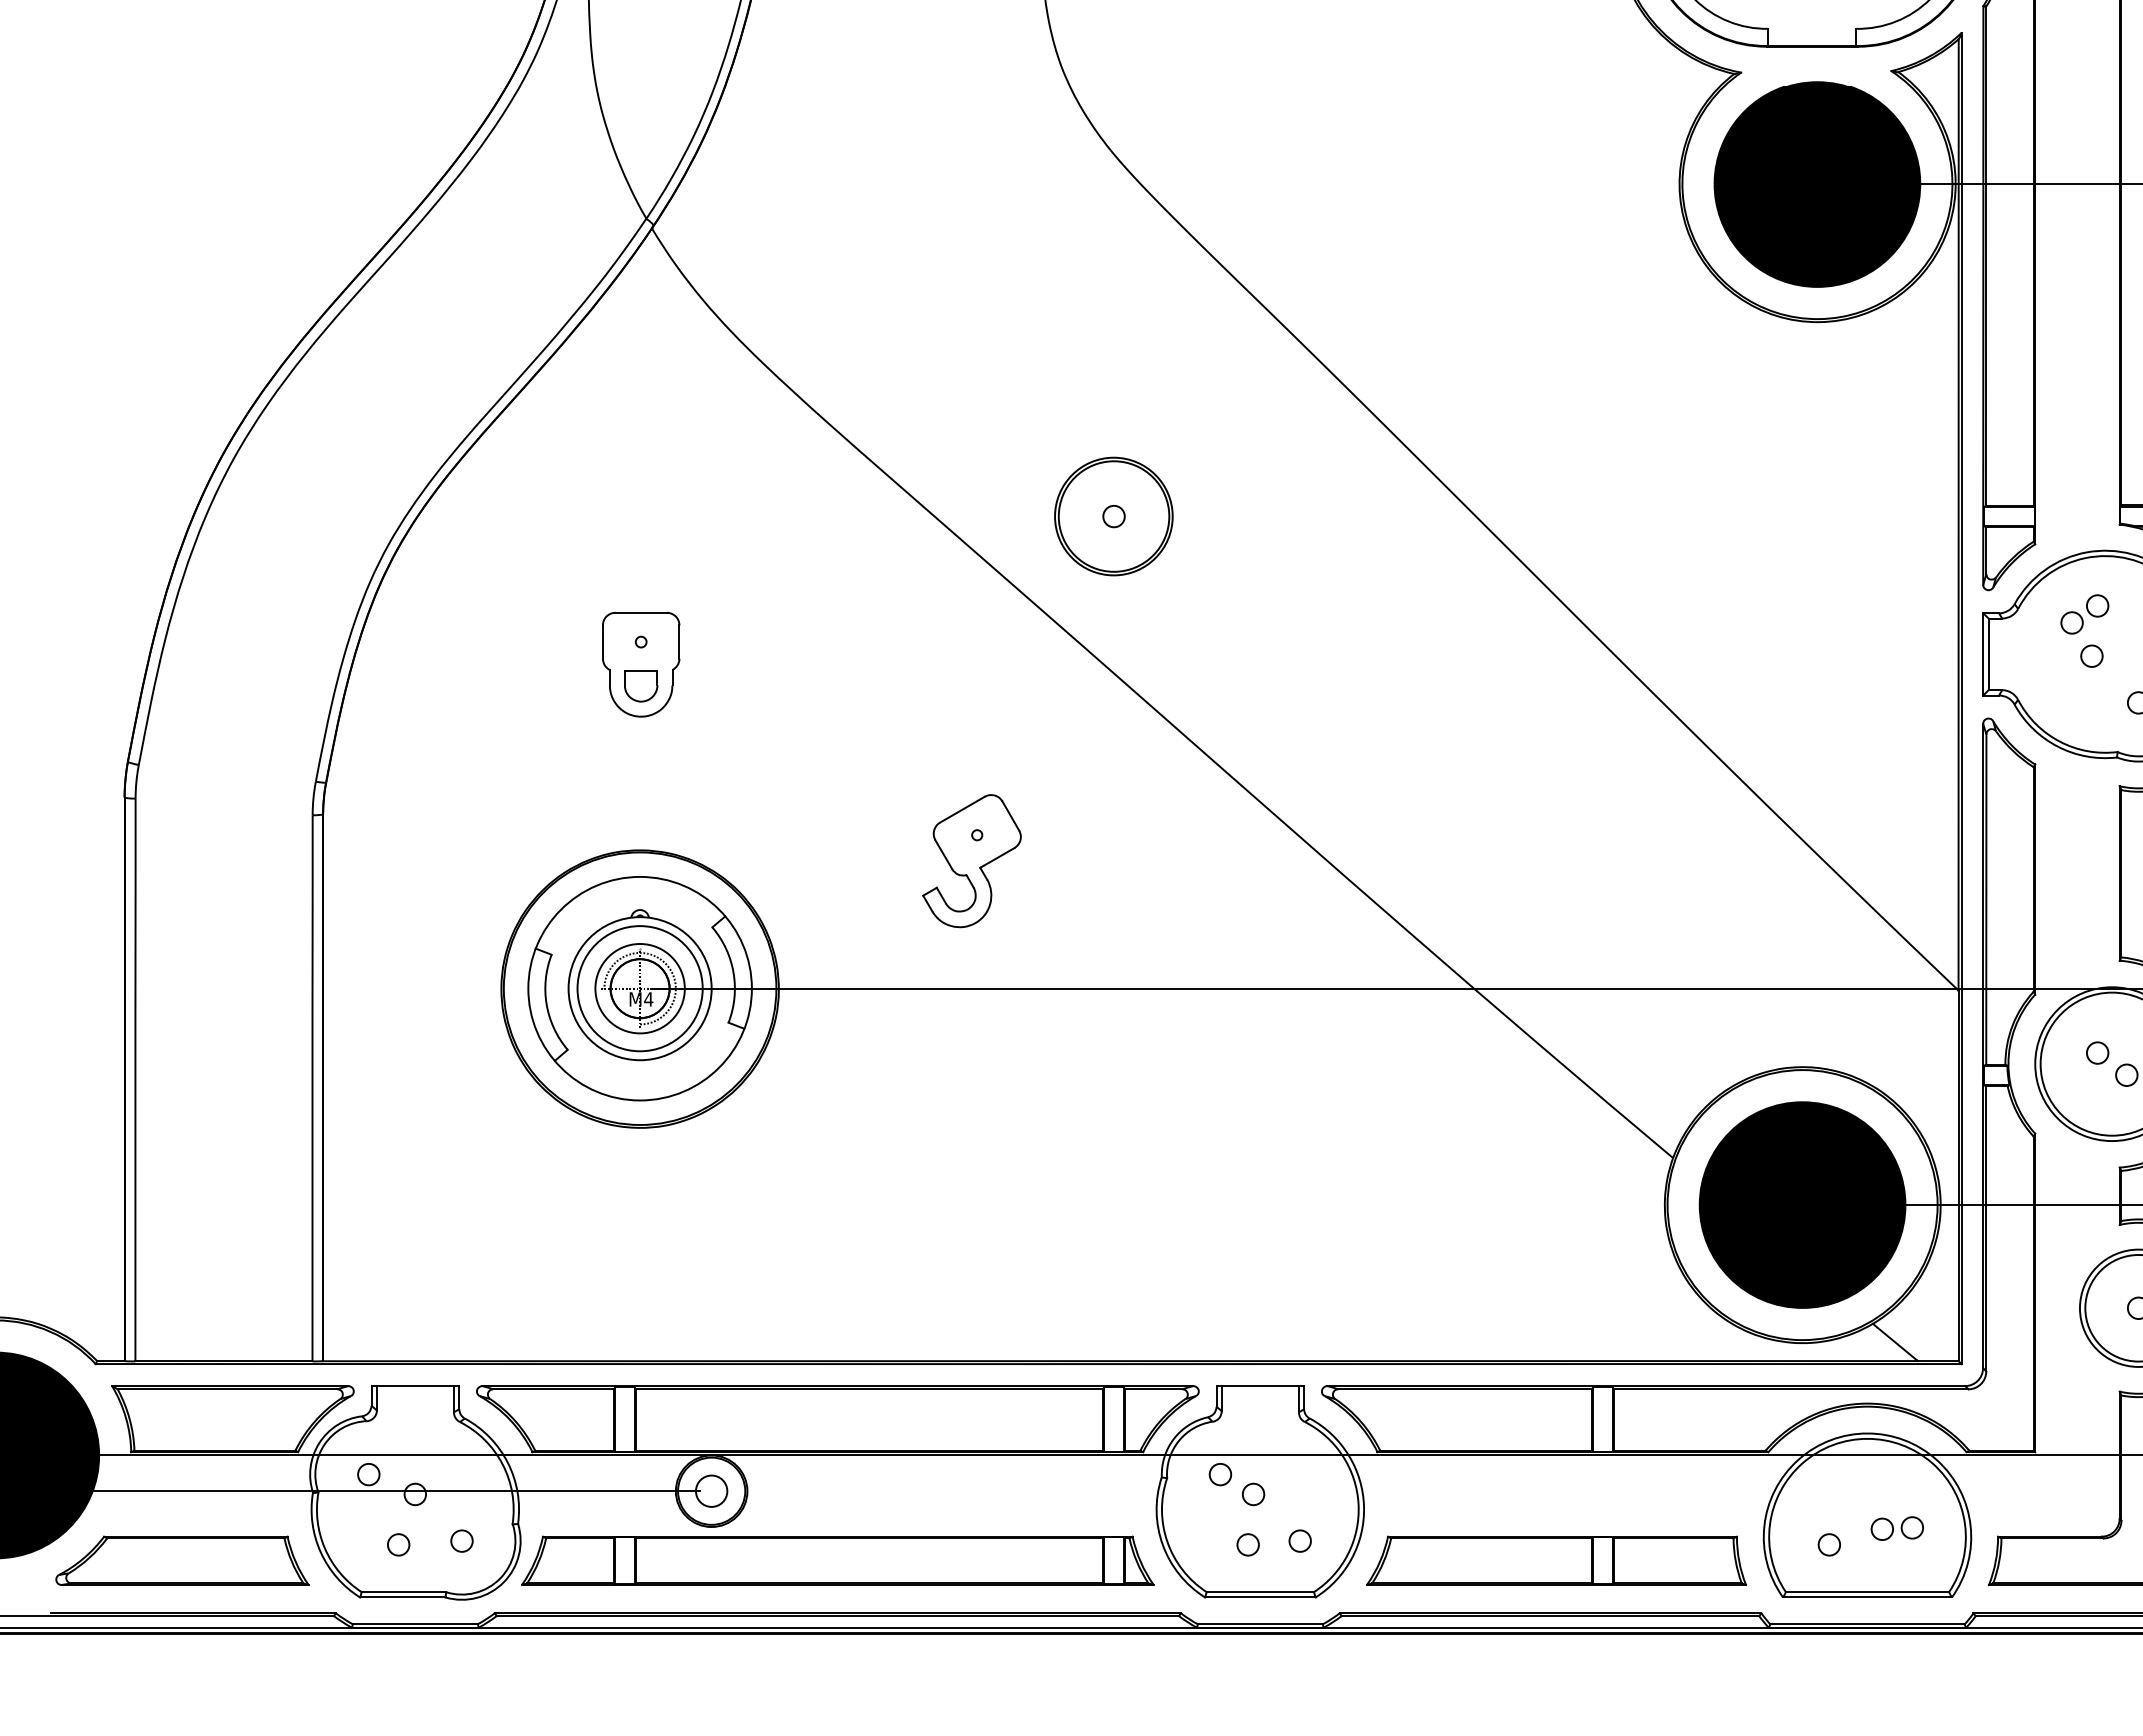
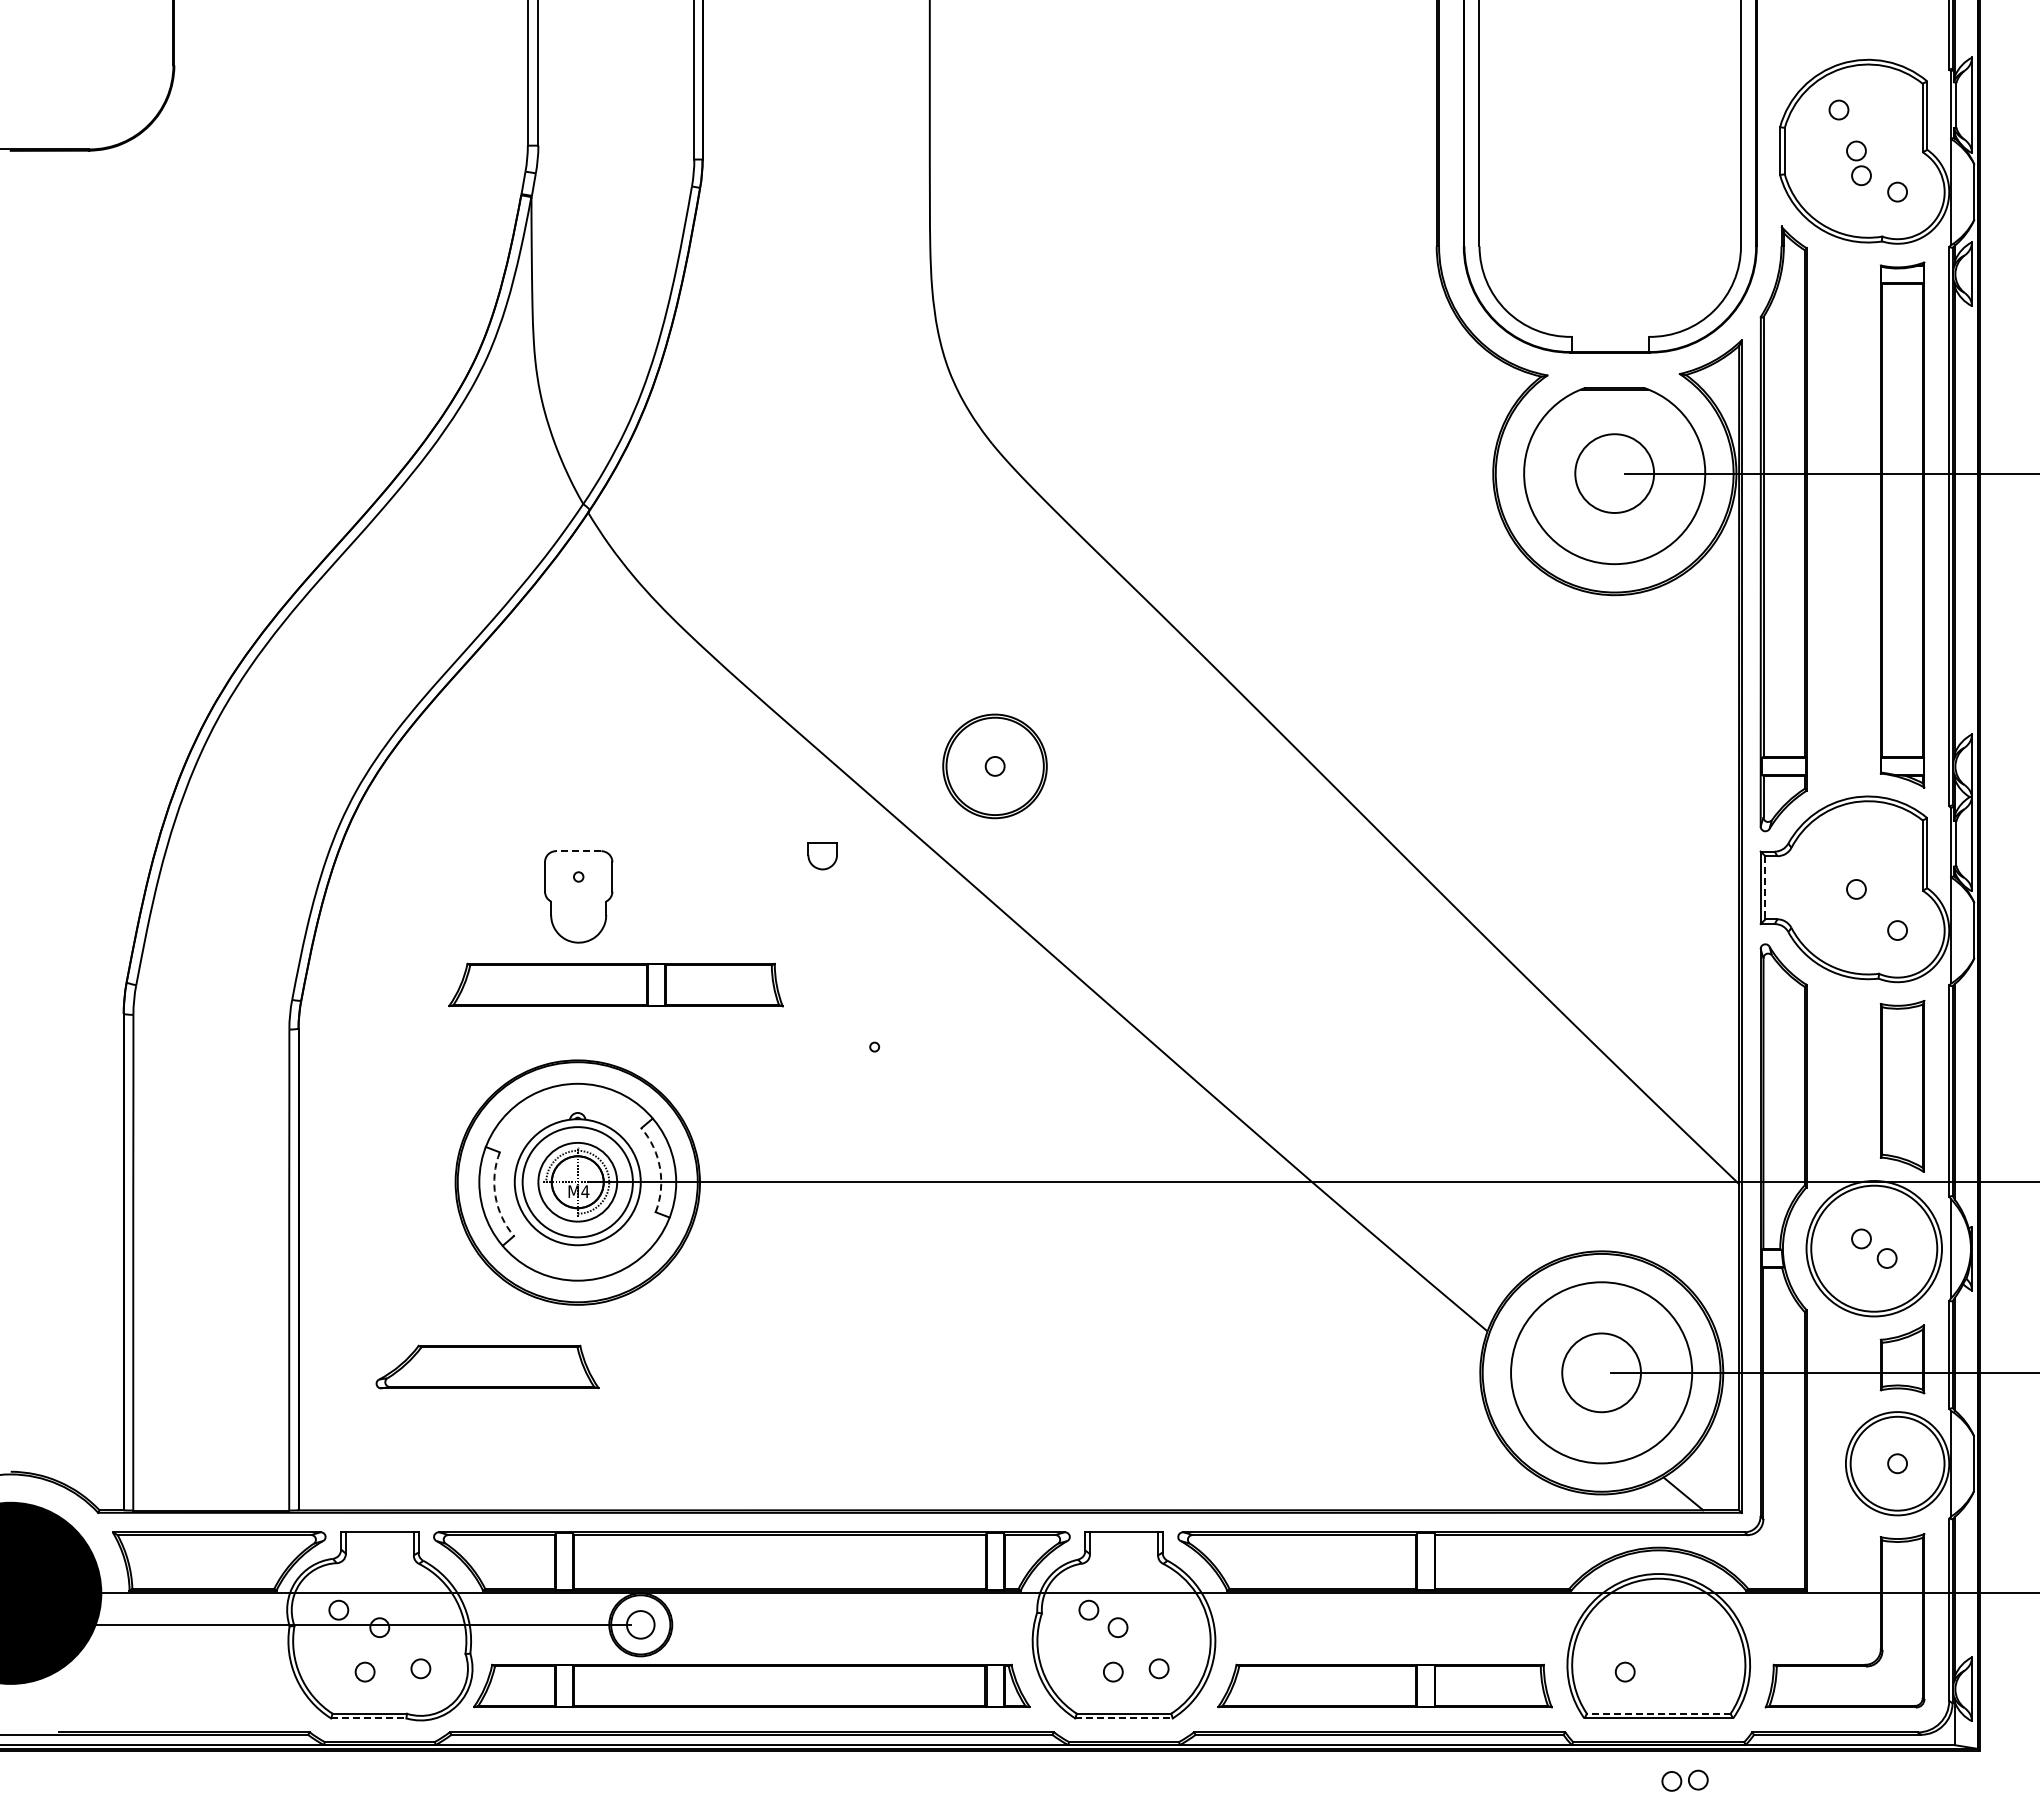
fill: (1817, 183) -> (1614, 473), removed
line: (640, 613) -> (578, 851), solid -> dashed
part: (2084, 614) -> (1849, 852), removed
line: (1988, 654) -> (1765, 887), solid -> dashed
part: (640, 686) -> (822, 856), moved
part: (682, 764) -> (615, 984), added
part: (971, 860) -> (869, 1069), removed
arc: (734, 973) -> (660, 1168), solid -> dashed
arc: (546, 1004) -> (495, 1196), solid -> dashed
fill: (1802, 1204) -> (1601, 1372), removed
part: (1896, 1528) -> (1684, 1780), moved
part: (182, 1560) -> (487, 1366), moved
line: (1867, 1591) -> (1658, 1713), solid -> dashed
line: (402, 1597) -> (368, 1718), solid -> dashed
line: (1260, 1597) -> (1124, 1718), solid -> dashed

